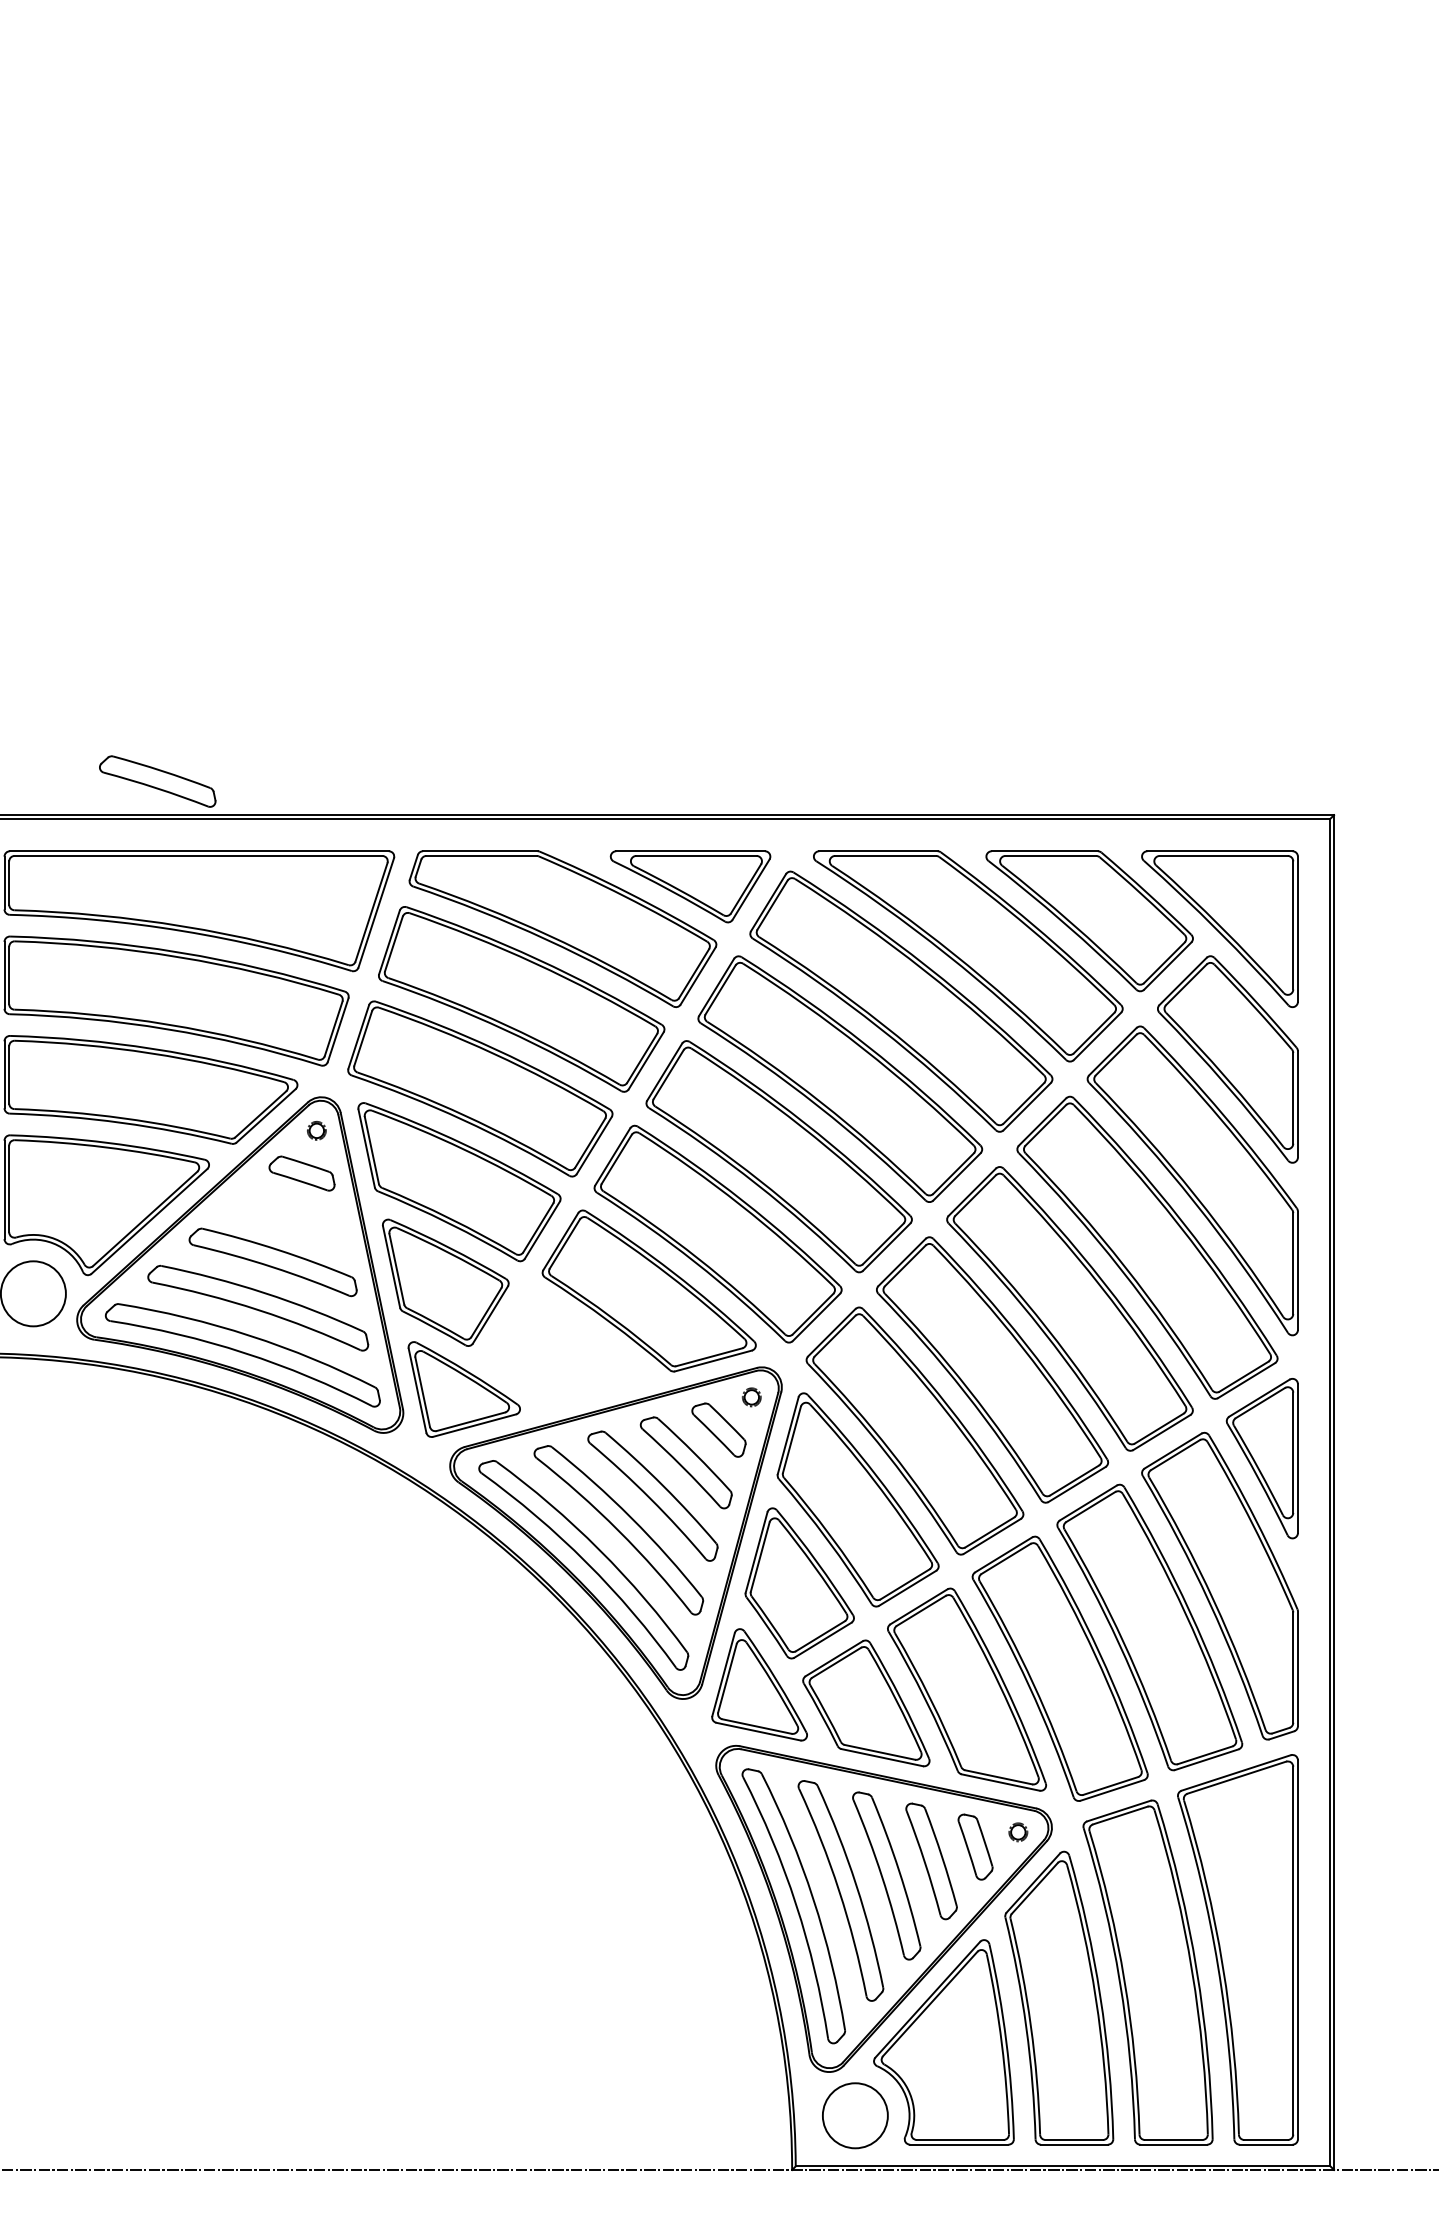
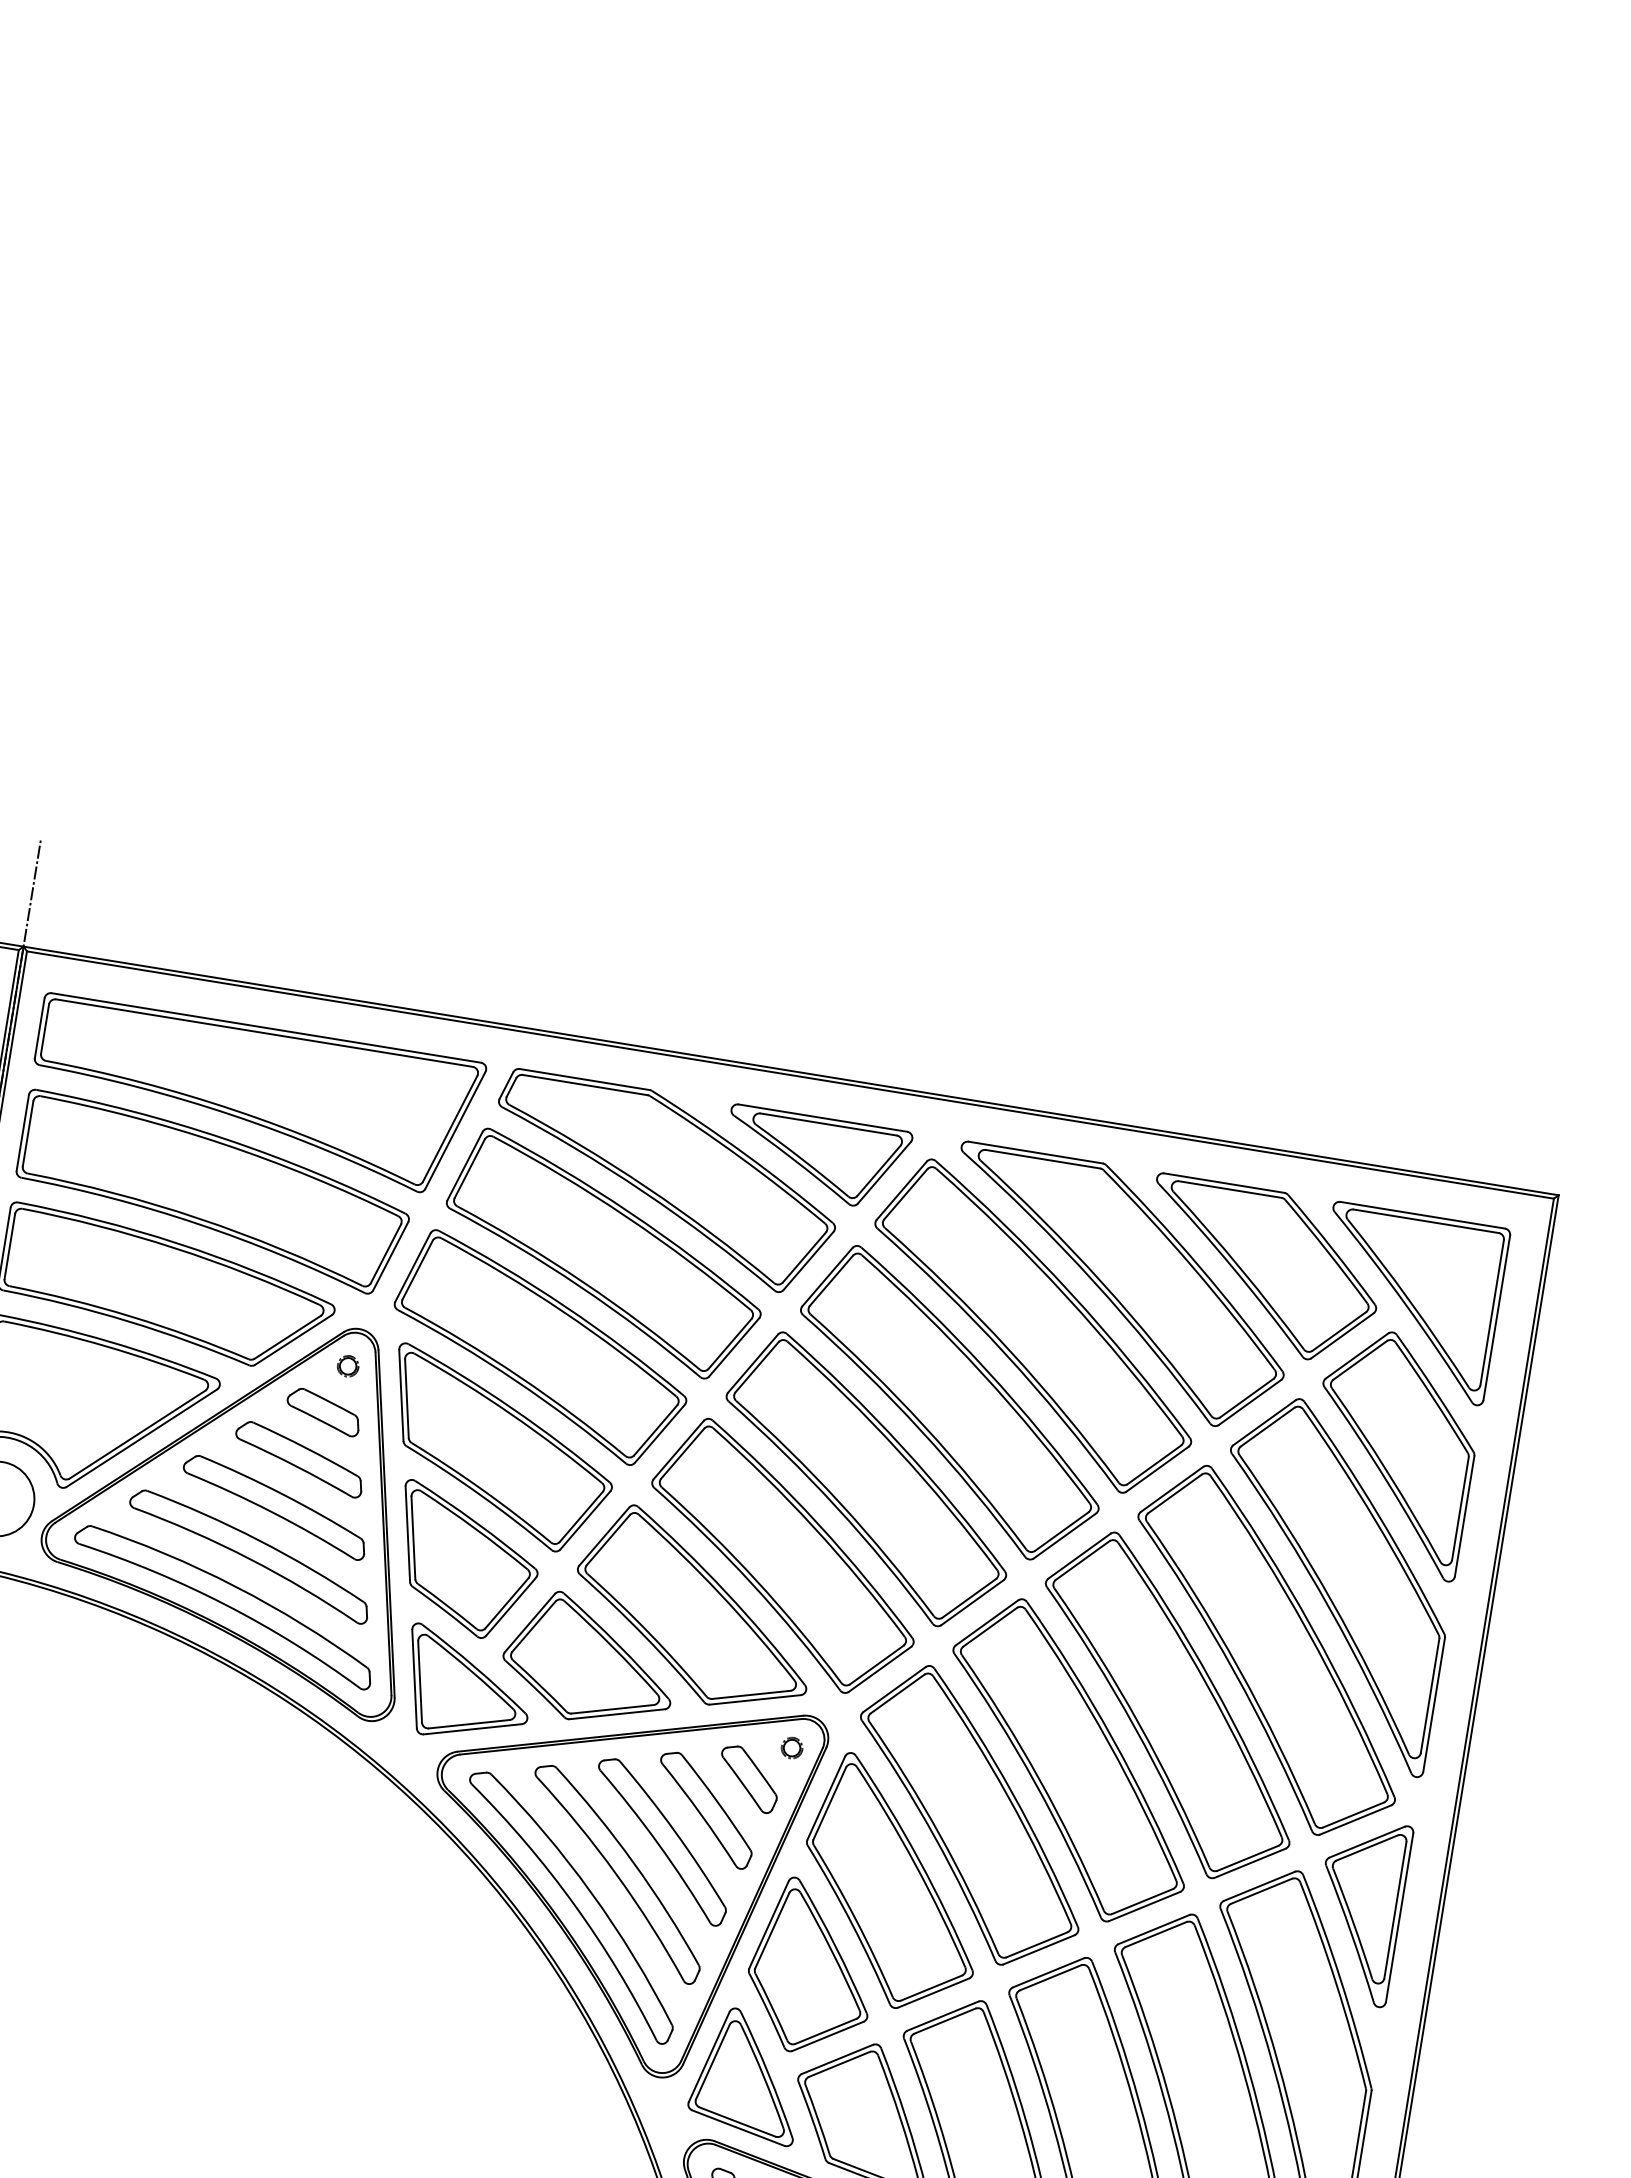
part: (157, 781) -> (299, 1459), moved
part: (565, 1349) -> (589, 1659), added

